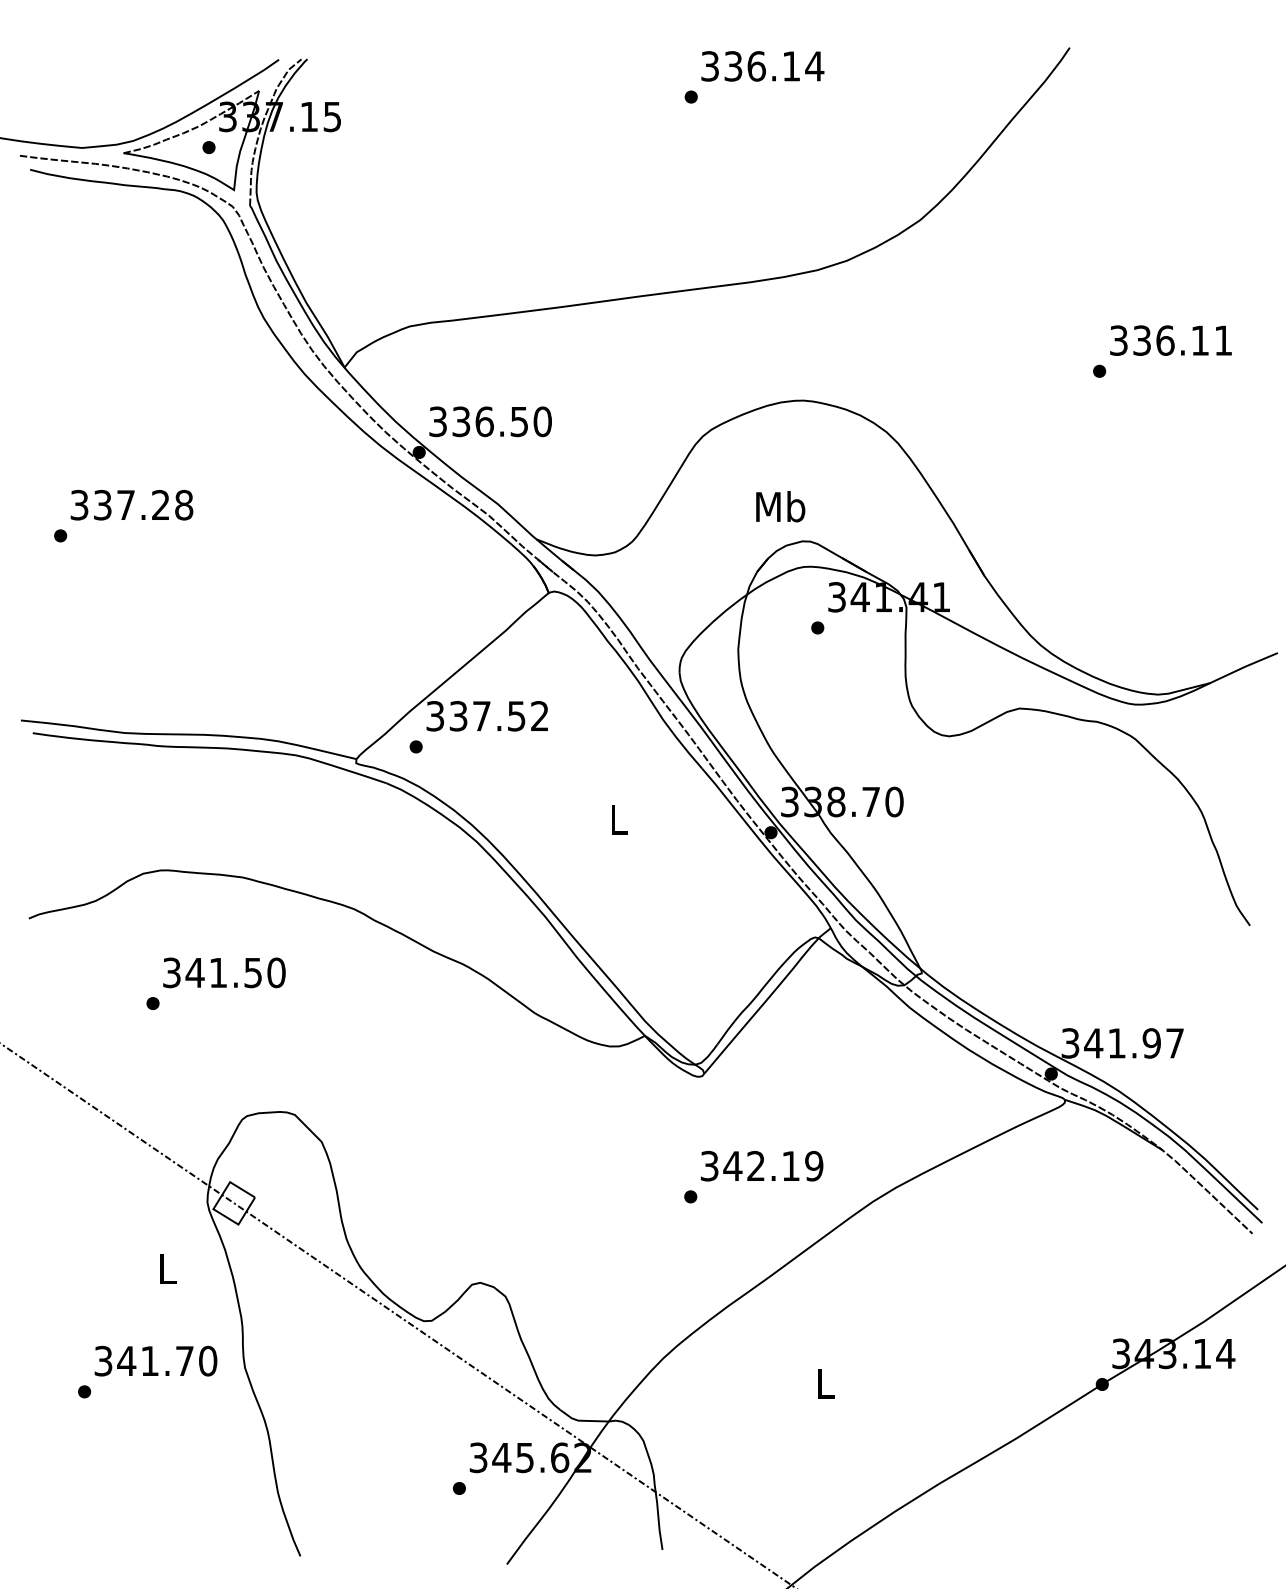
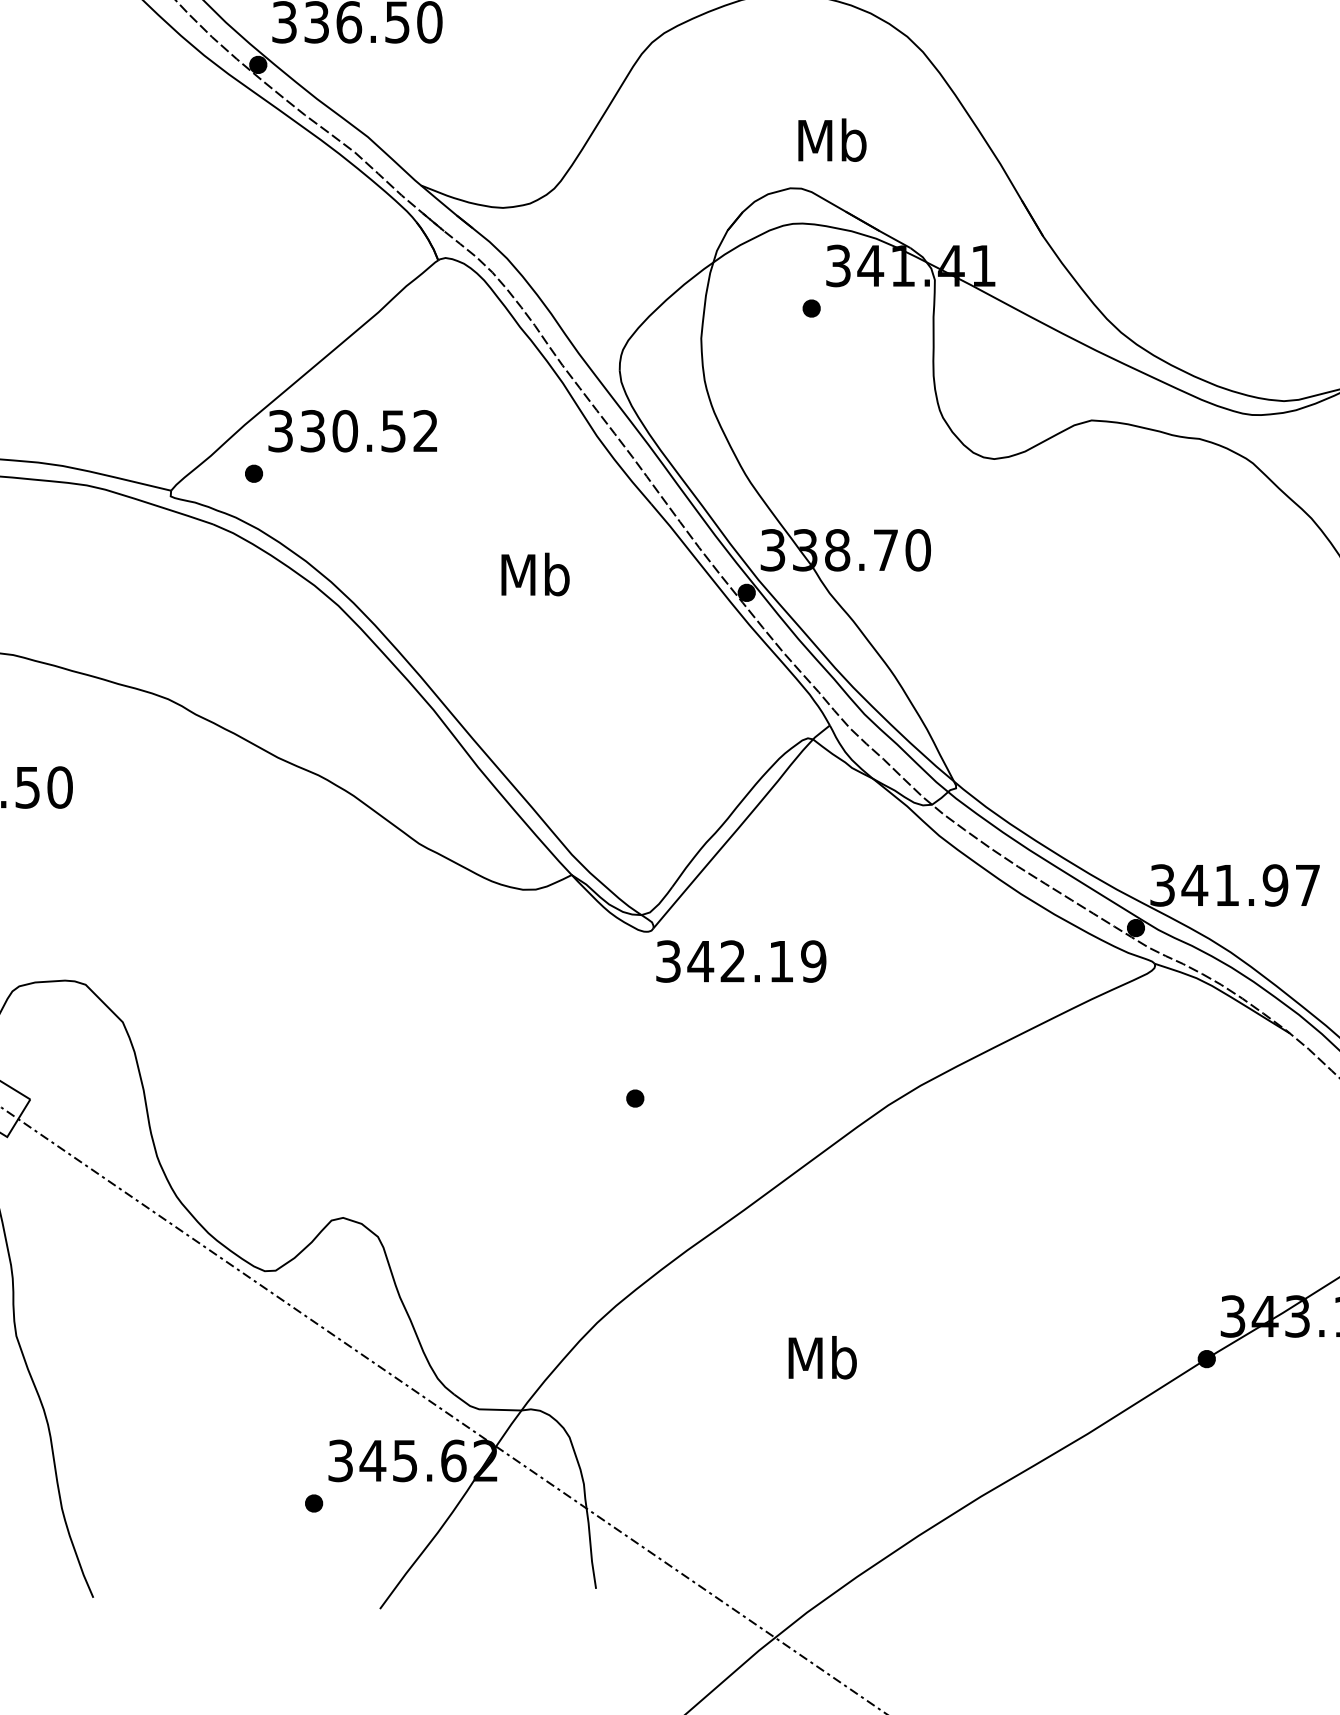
text: (780, 506) -> (832, 139), moved
text: (481, 716) -> (344, 431), 337.52 -> 330.52
text: (618, 819) -> (534, 574), L -> Mb
text: (762, 1166) -> (741, 961), moved
text: (825, 1383) -> (822, 1357), L -> Mb

